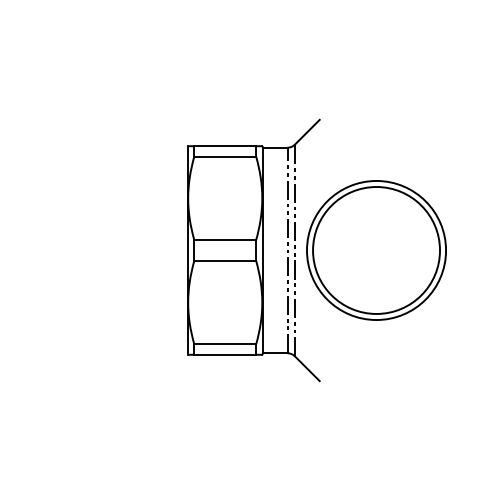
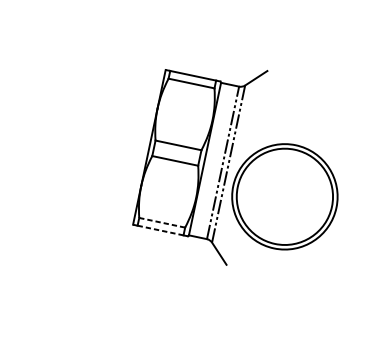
part: (376, 250) -> (284, 196), moved
line: (225, 344) -> (162, 222), solid -> dashed
line: (225, 354) -> (160, 230), solid -> dashed

